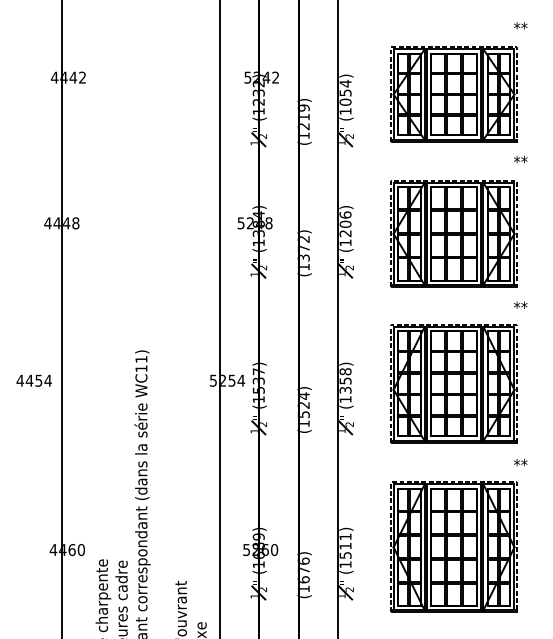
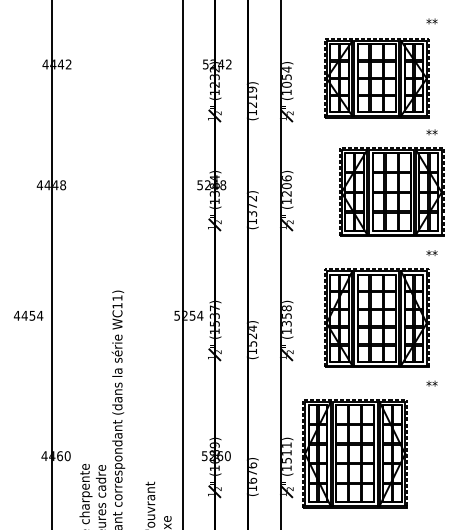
part: (453, 233) -> (391, 192), moved
part: (453, 546) -> (354, 453), moved

